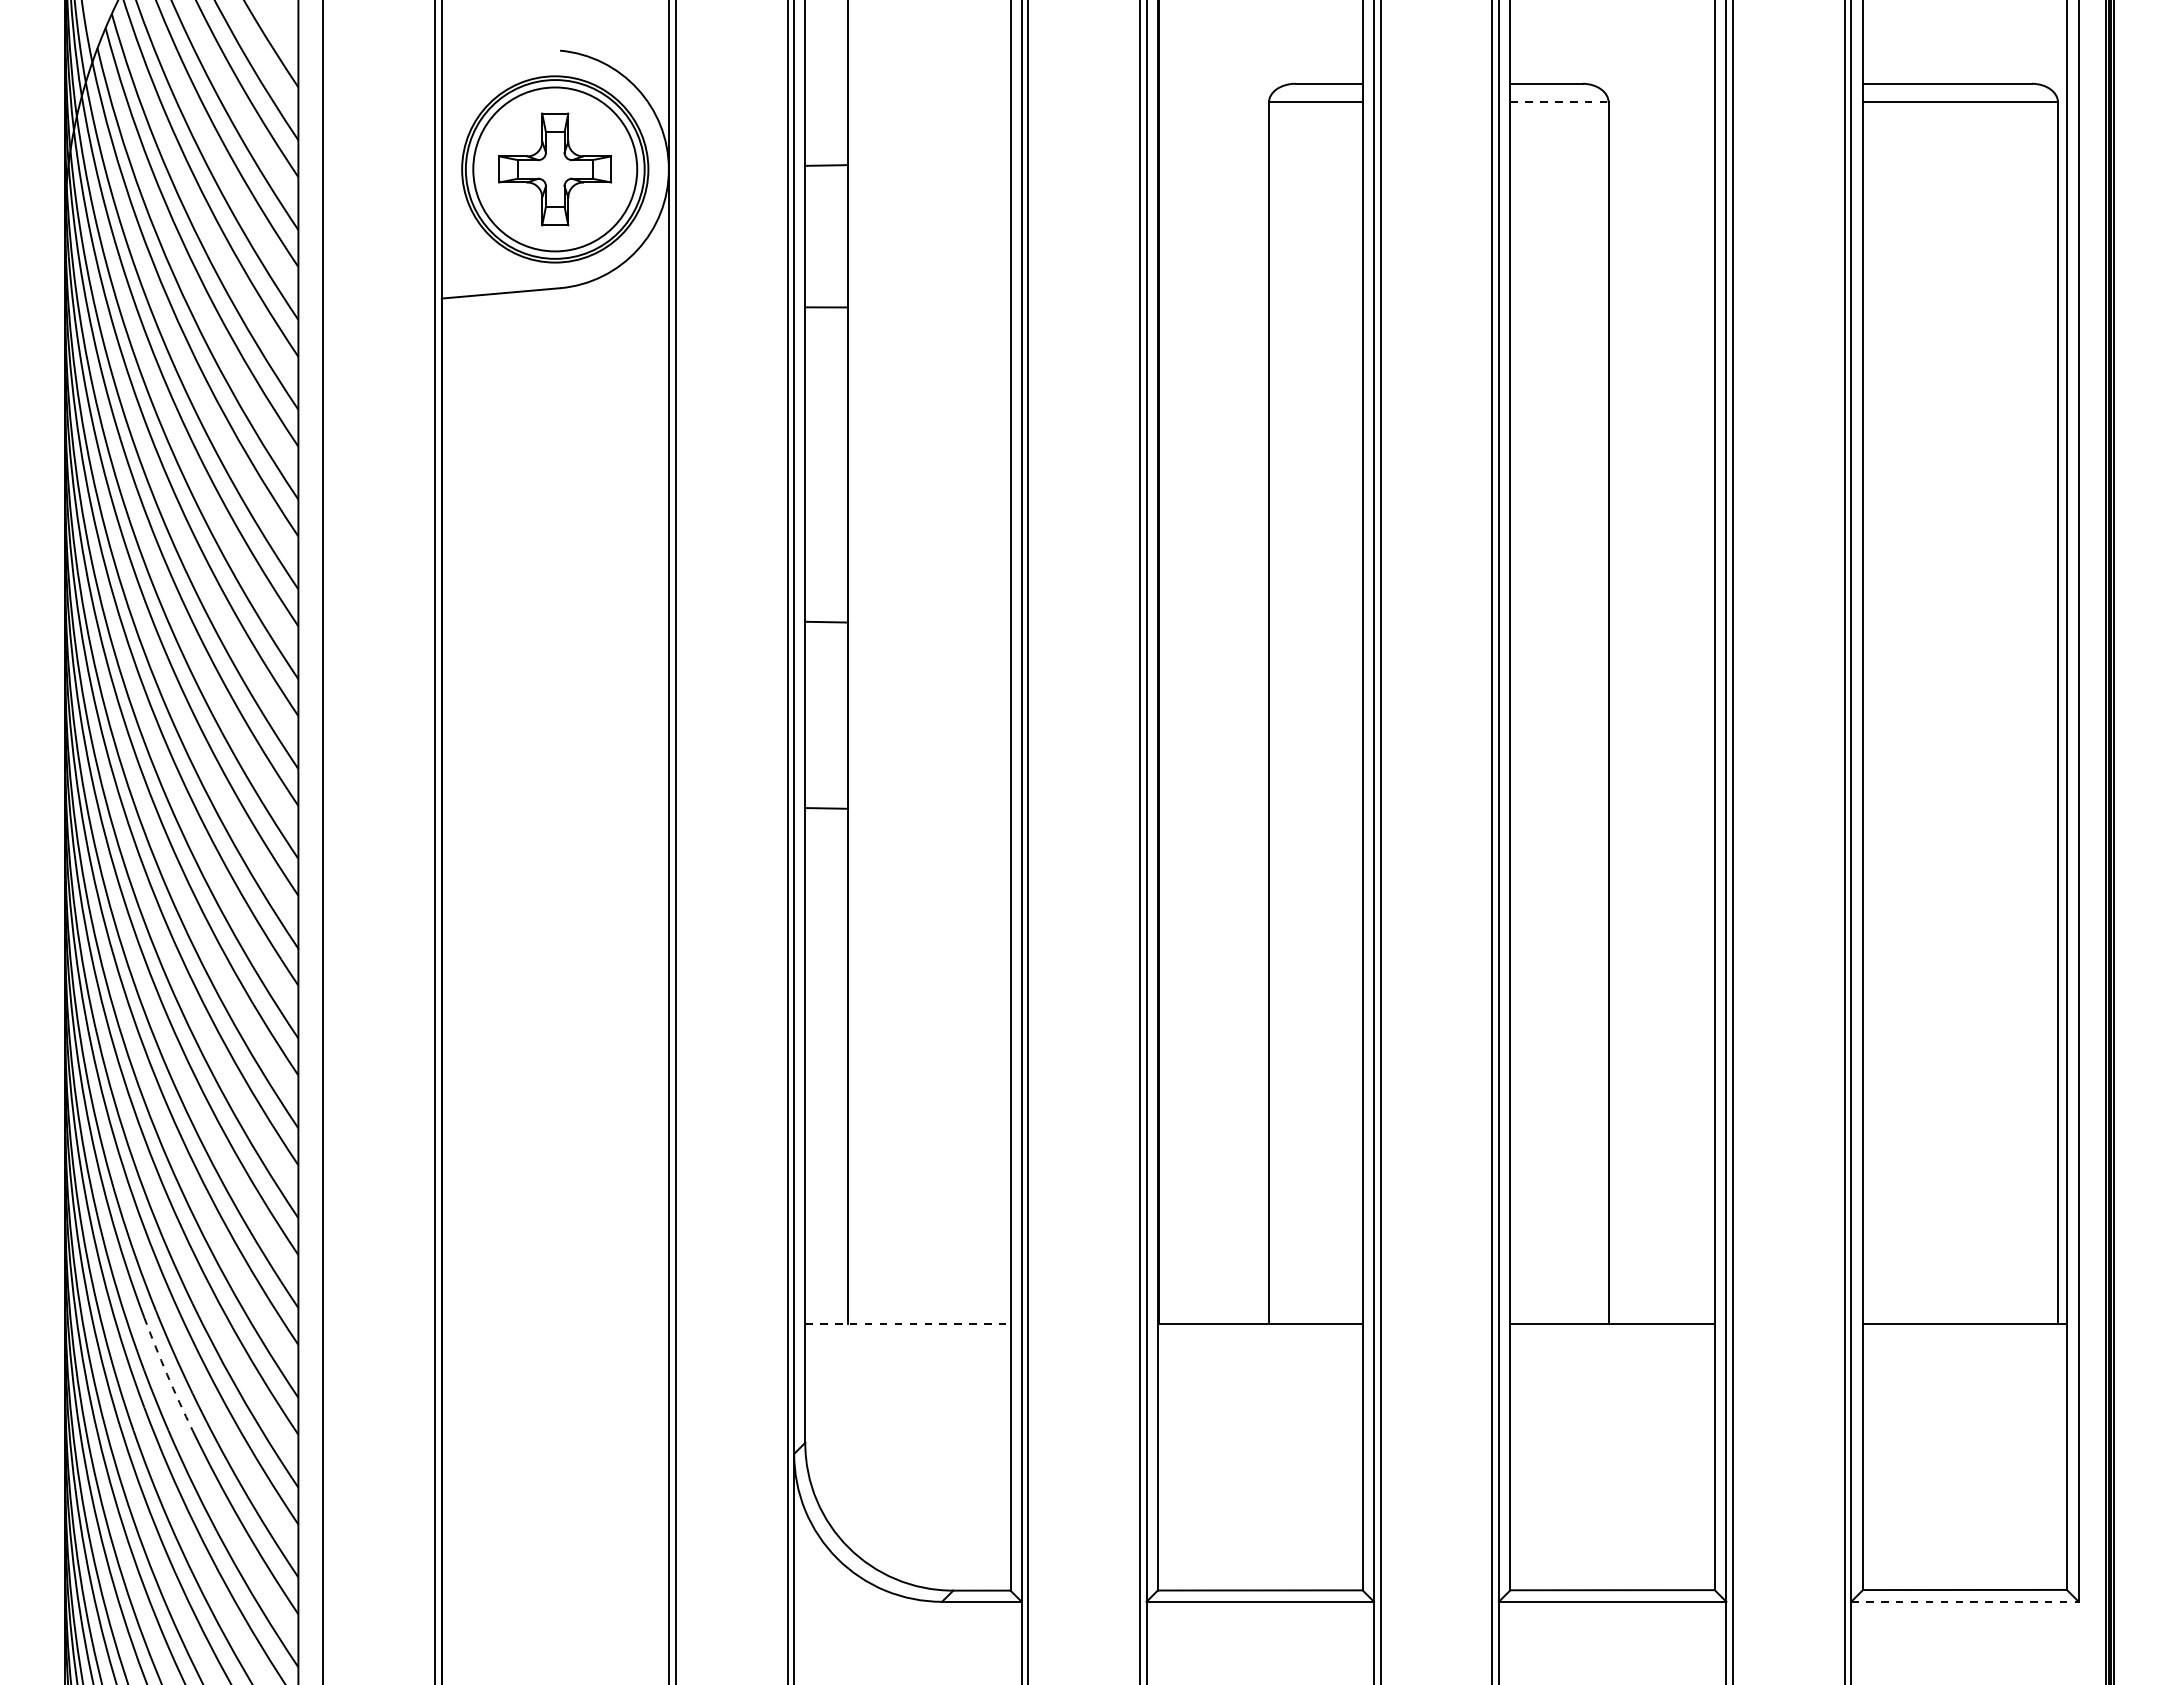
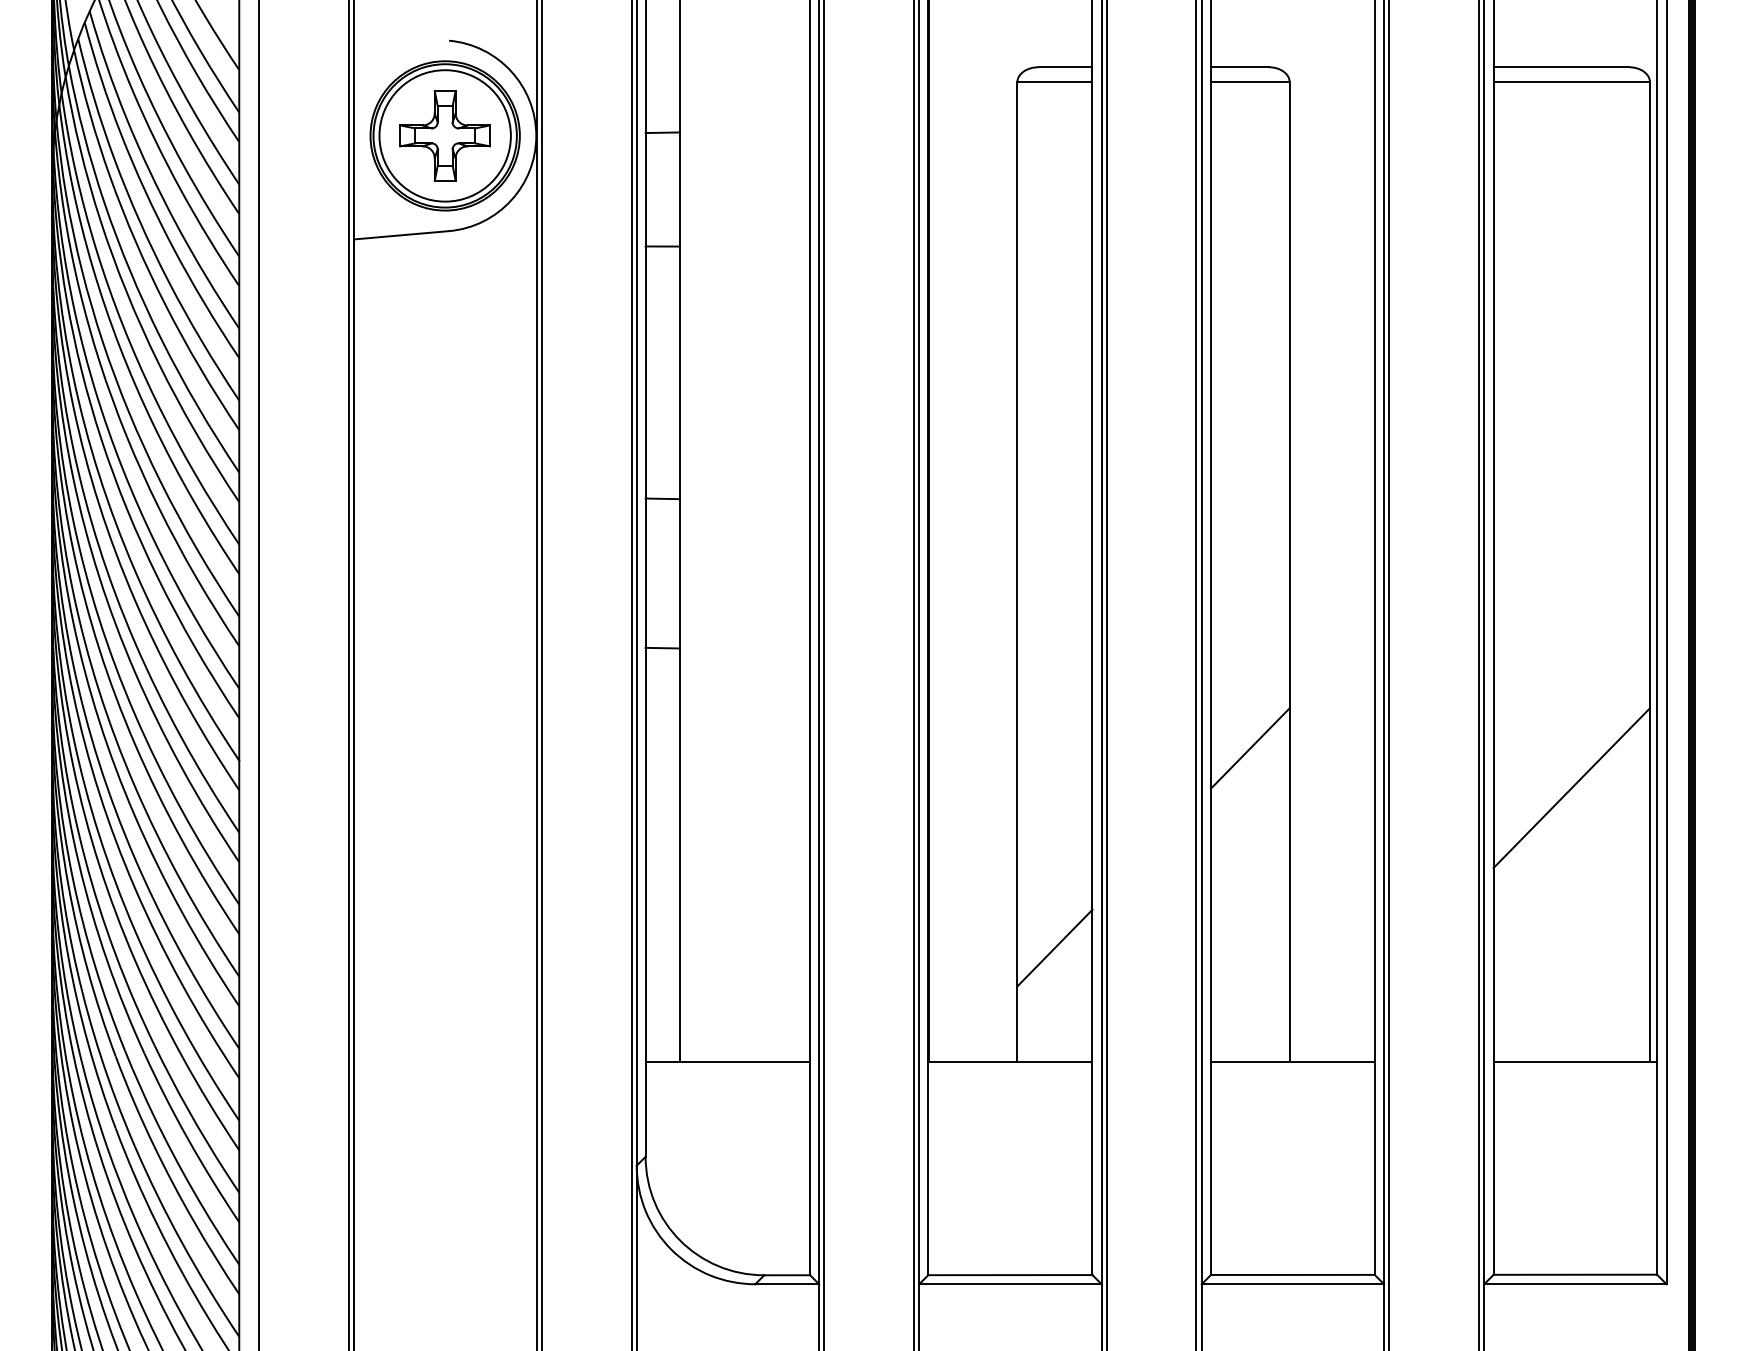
line: (1560, 102) -> (1251, 82), dashed -> solid
line: (1559, 933) -> (1250, 748), added
line: (1960, 982) -> (1571, 787), added
line: (1315, 1182) -> (1054, 948), added
line: (907, 1324) -> (727, 1061), dashed -> solid
arc: (167, 1374) -> (134, 1102), dashed -> solid
line: (1965, 1601) -> (1575, 1283), dashed -> solid

